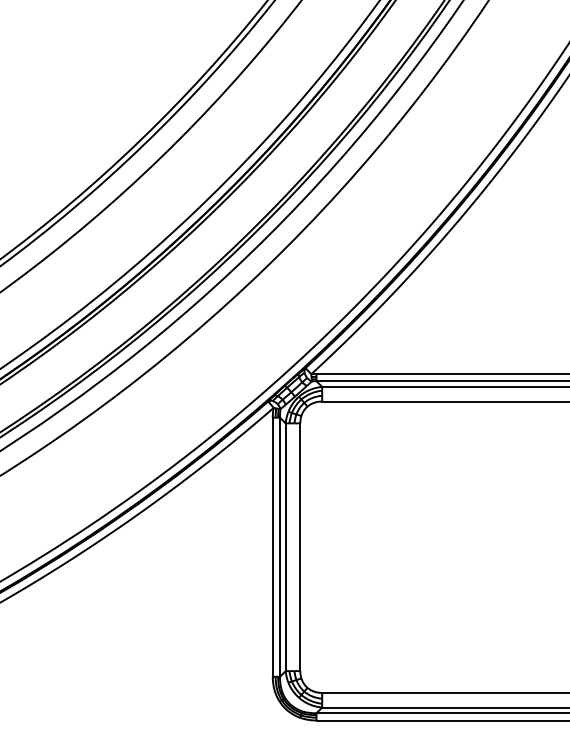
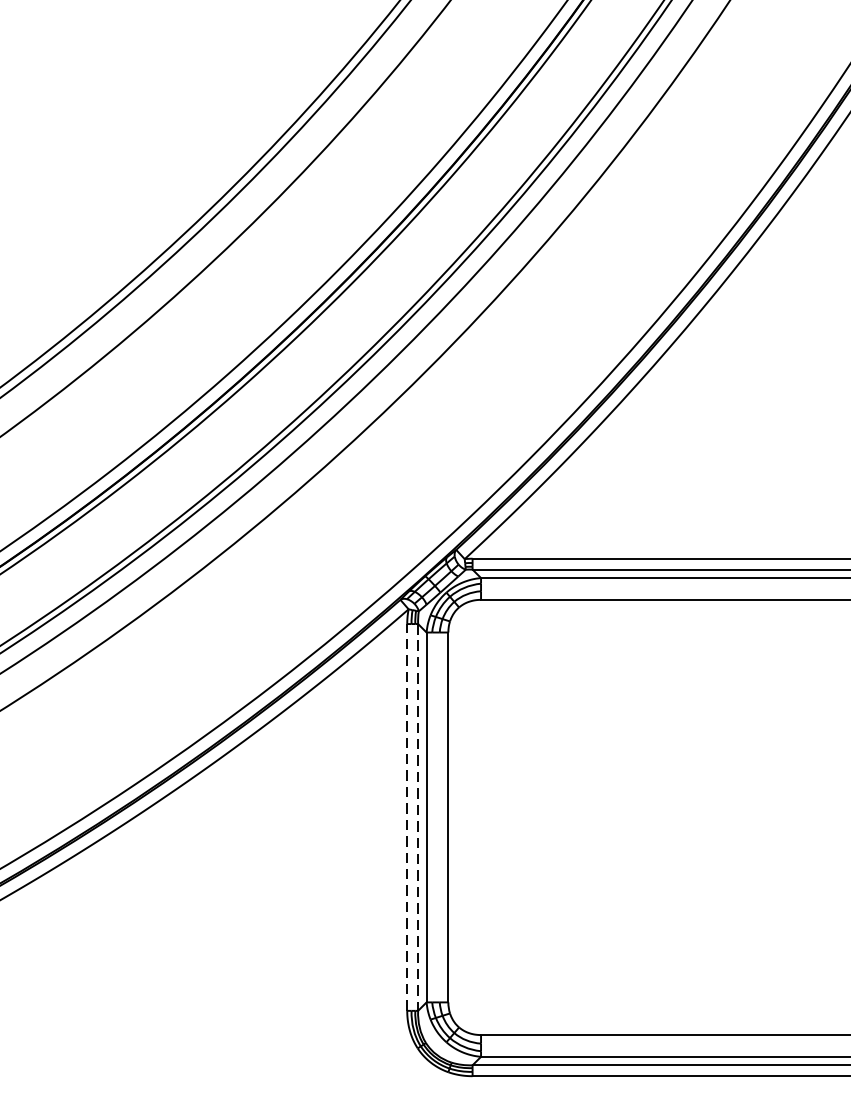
line: (272, 547) -> (406, 817), solid -> dashed
line: (280, 547) -> (418, 817), solid -> dashed

